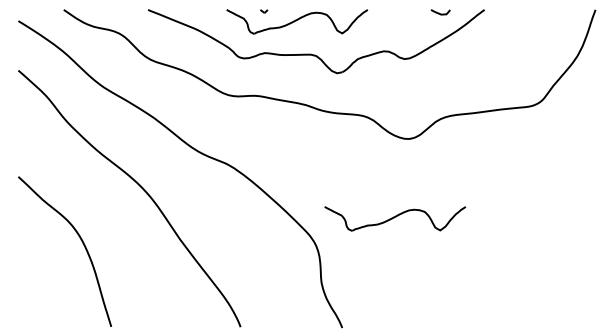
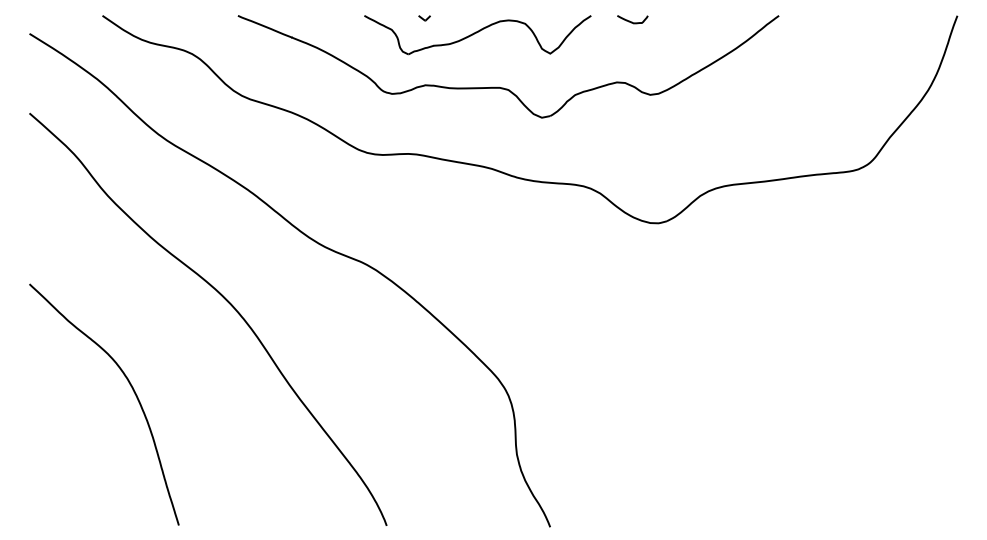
curve: (439, 12) -> (630, 19), moved
part: (395, 218) -> (635, 351), removed

